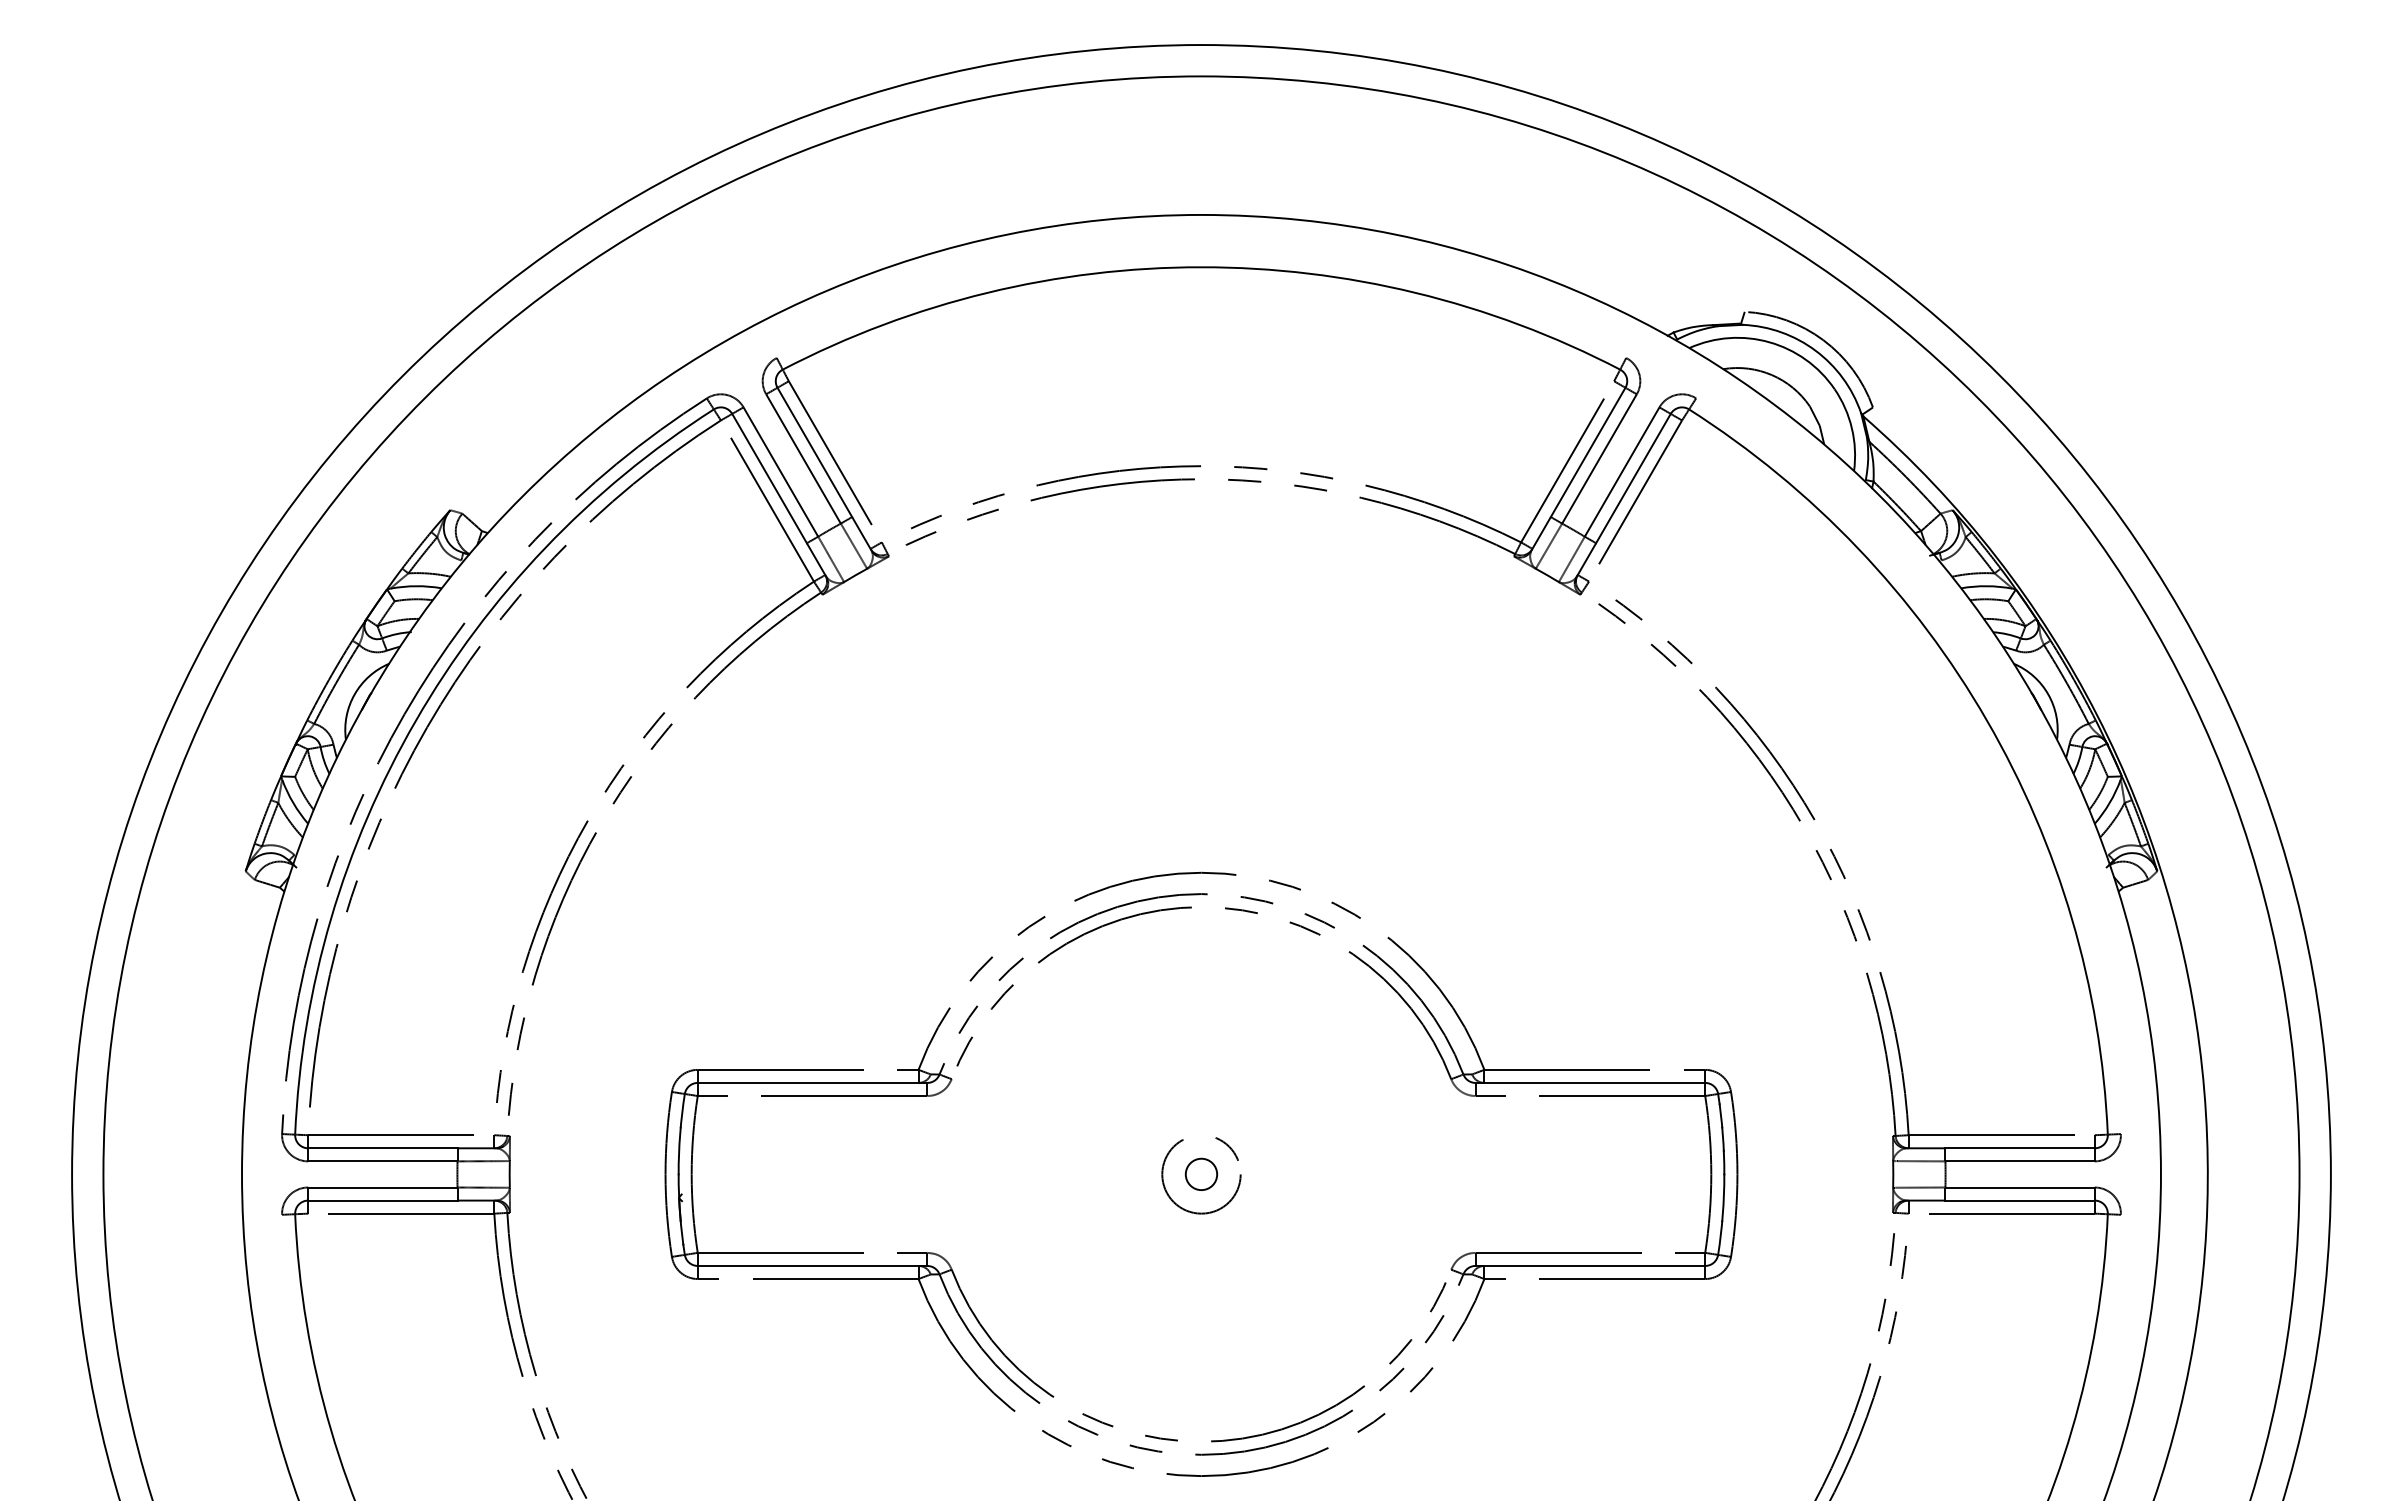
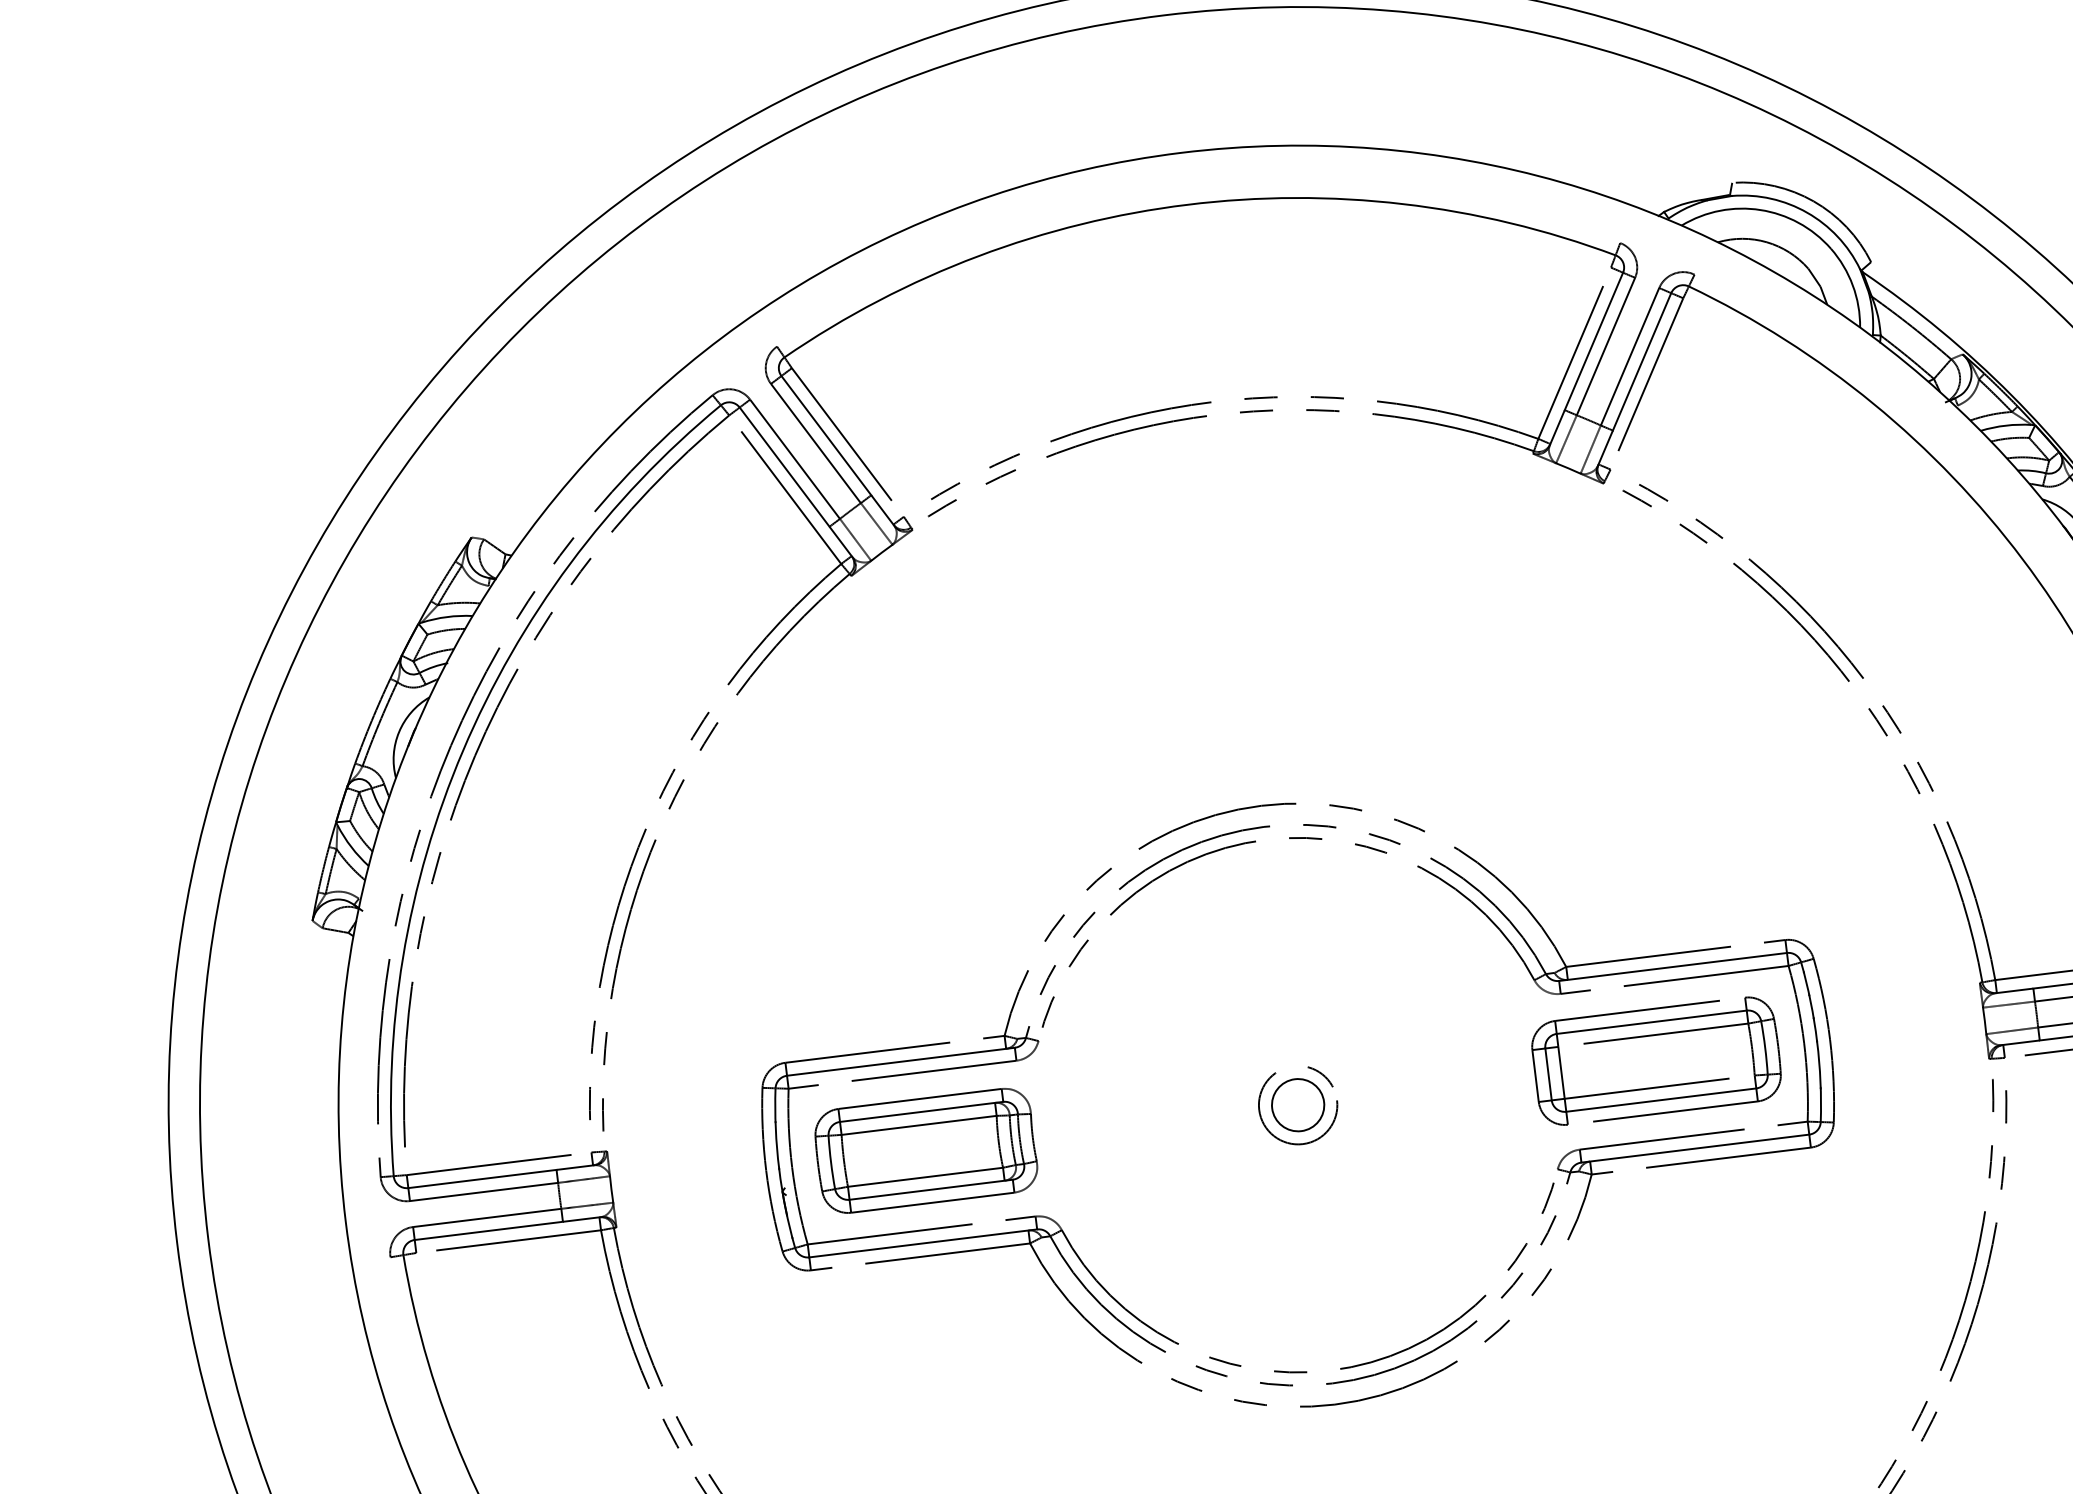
part: (826, 1174) -> (925, 1150), added
circle: (1201, 1174) -> (1298, 1105), size x1.67
part: (1562, 1174) -> (1656, 1061), added

